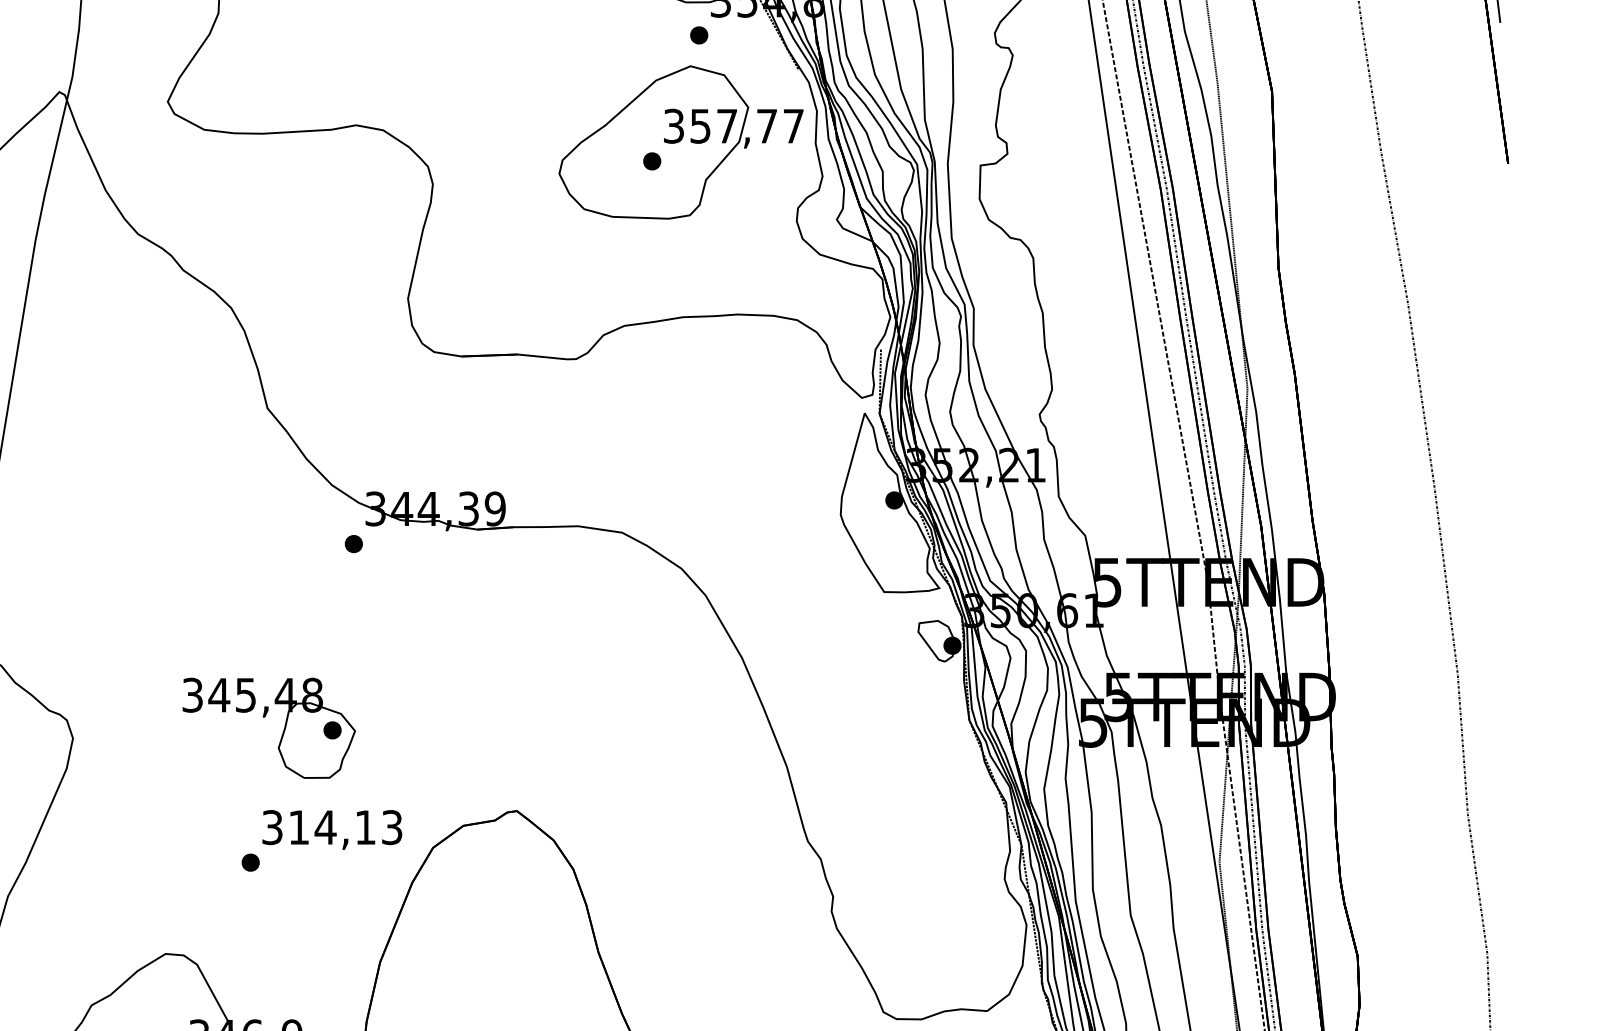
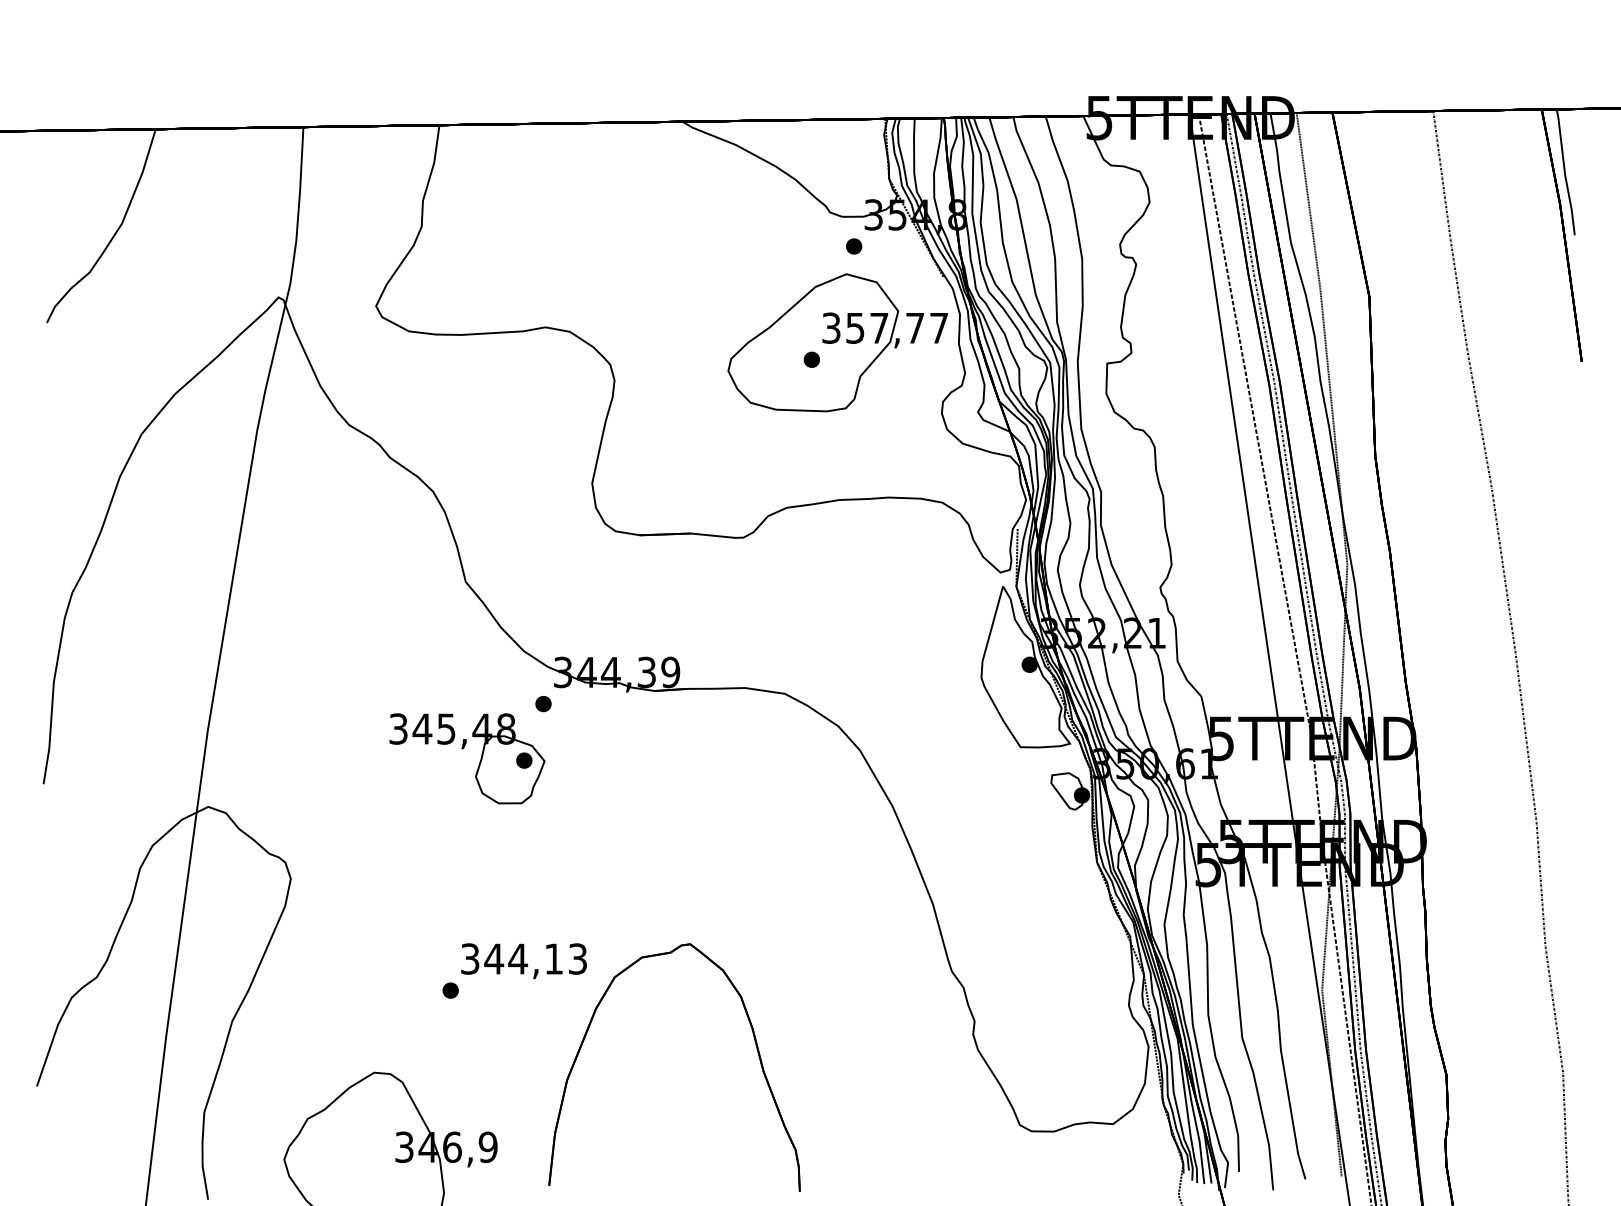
part: (264, 718) -> (463, 749), moved
text: (299, 826) -> (494, 958), 314,13 -> 344,13

